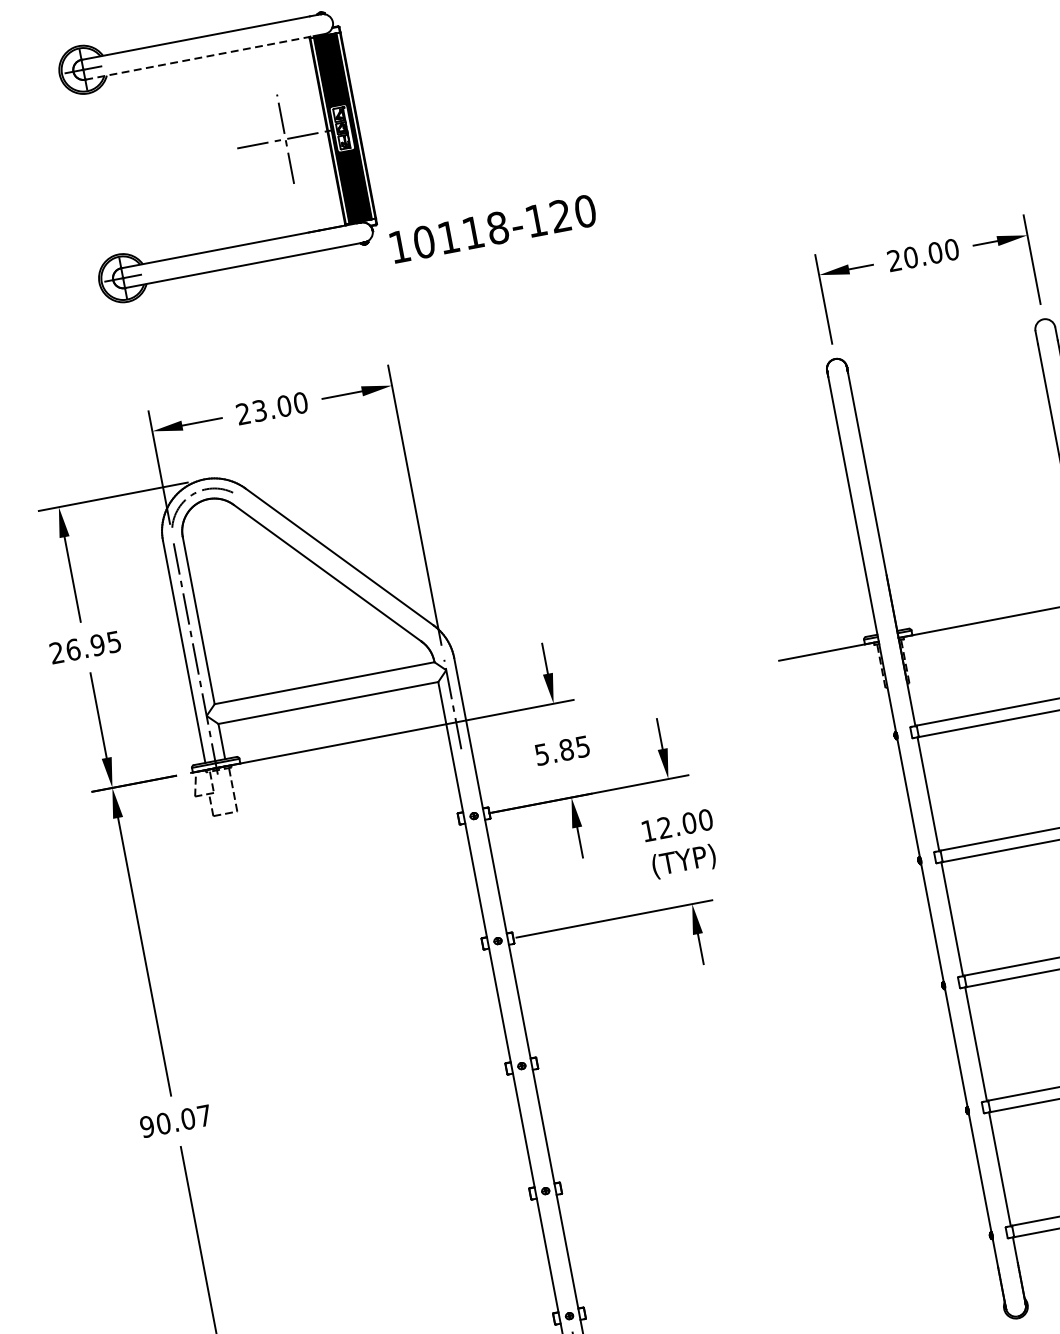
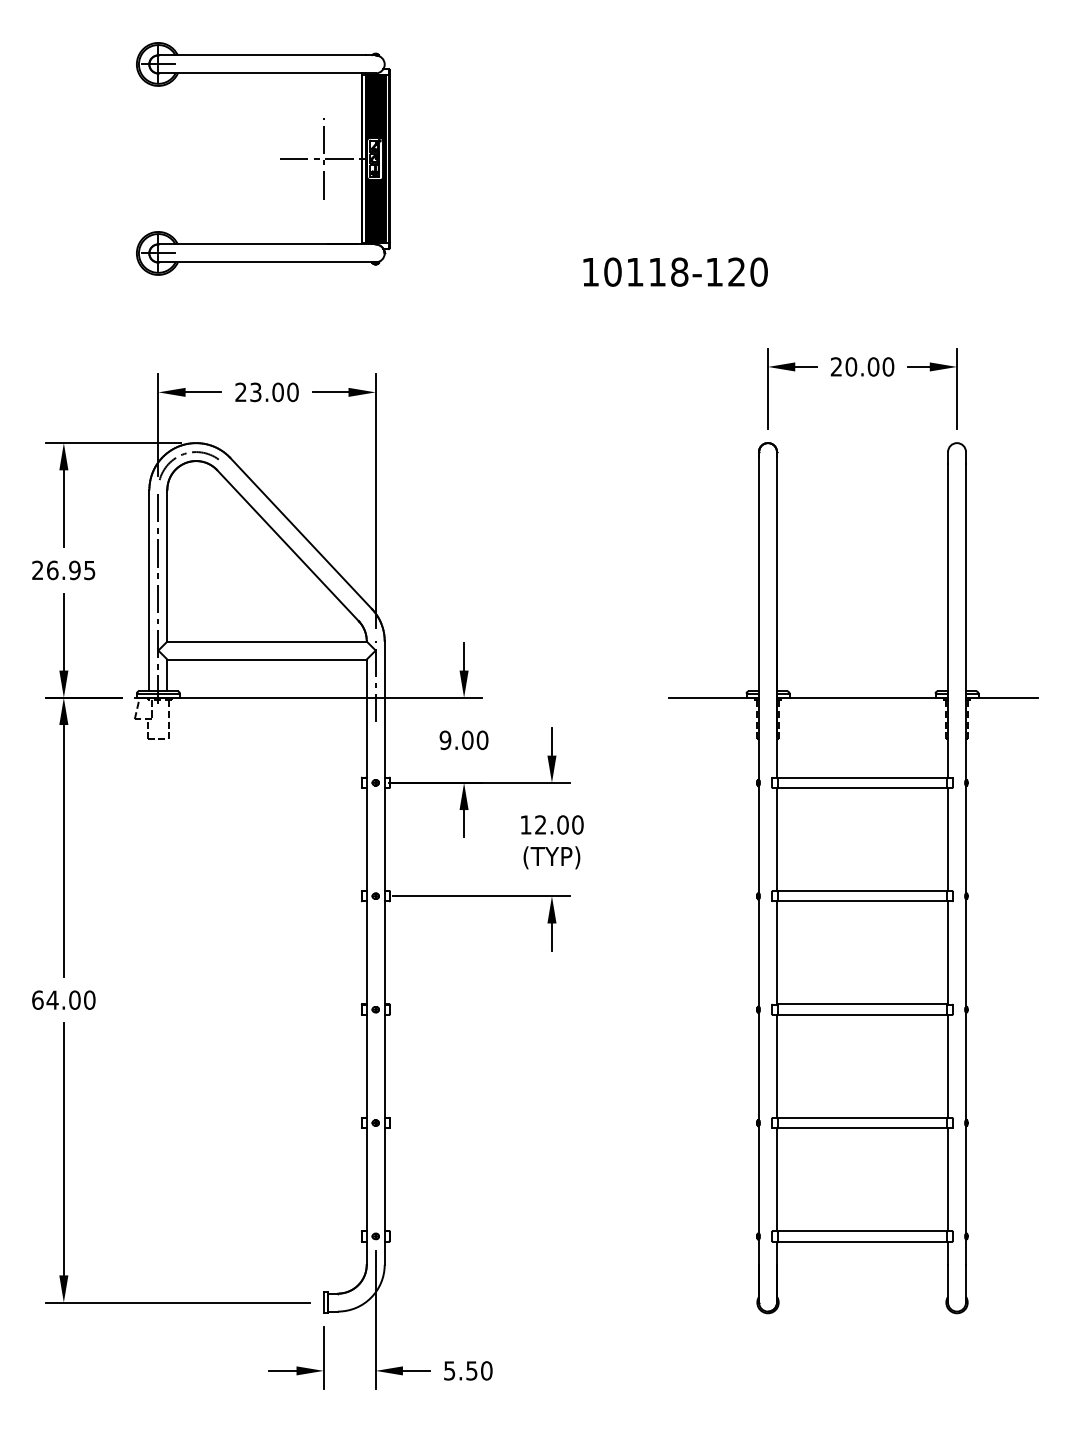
line: (199, 58) -> (261, 73), dashed -> solid
text: (493, 228) -> (675, 271), moved
text: (561, 750) -> (463, 740), 5.85 -> 9.00
text: (175, 1120) -> (63, 999), 90.07 -> 64.00

